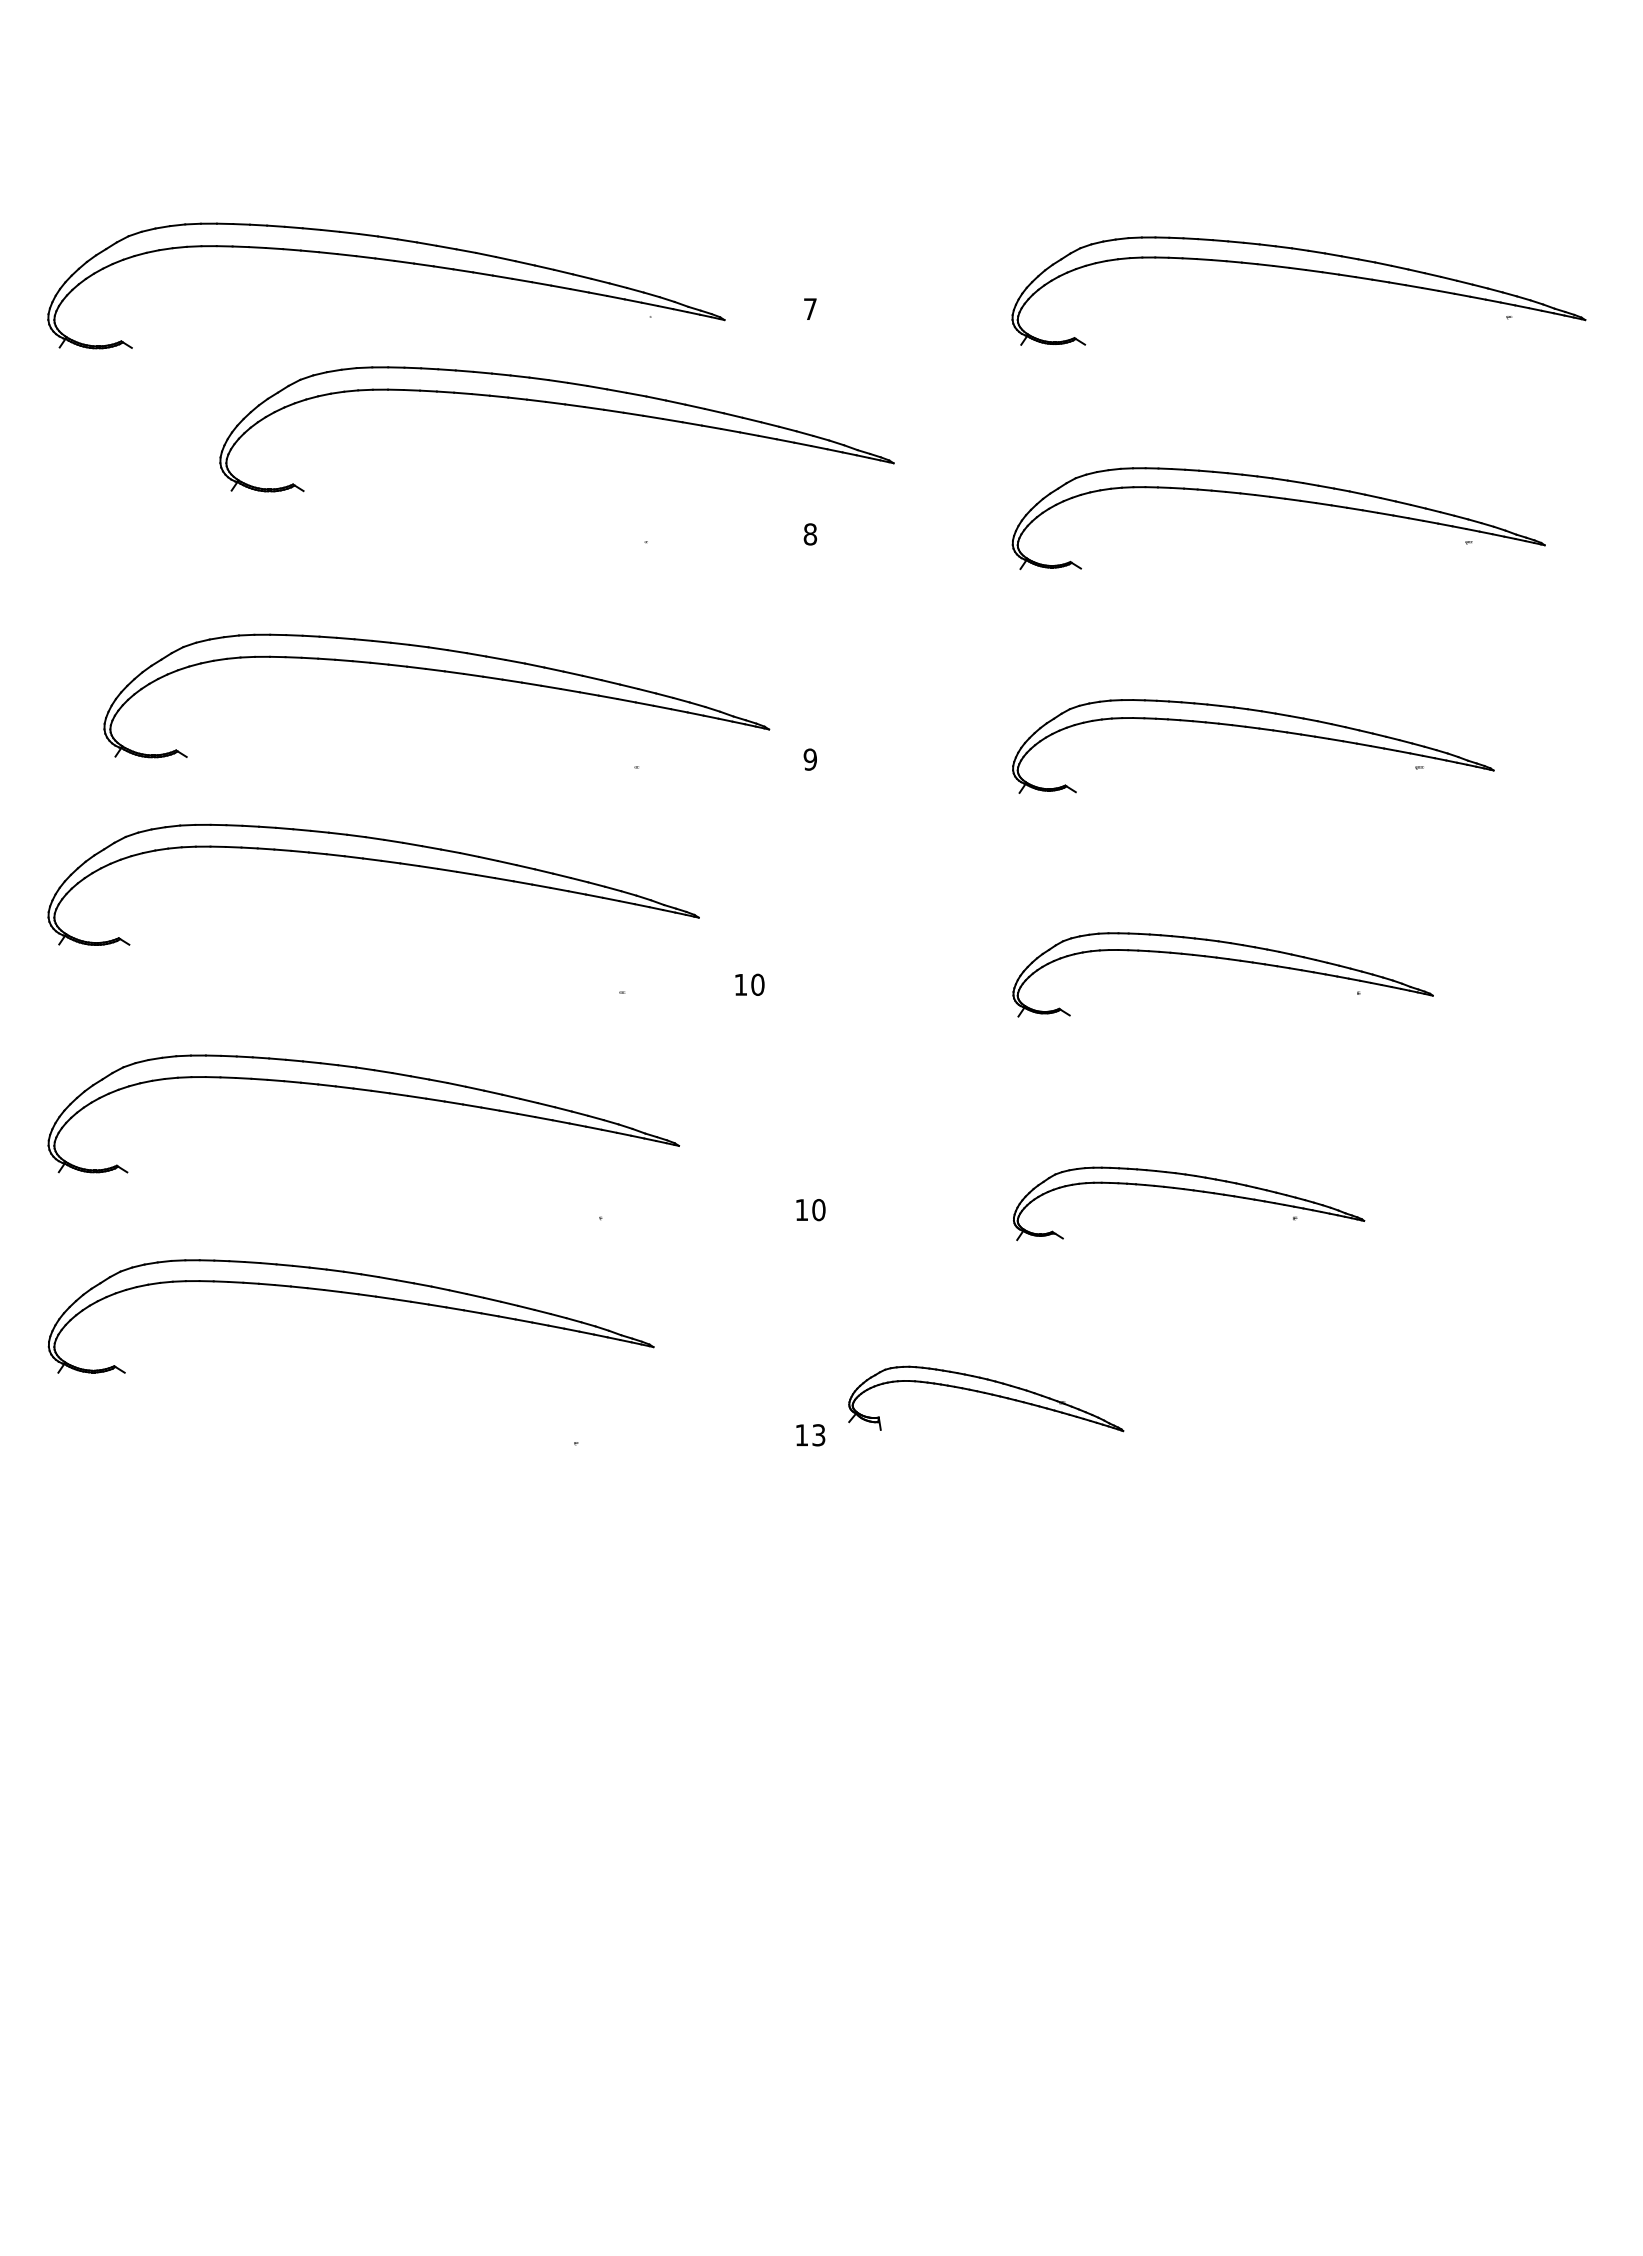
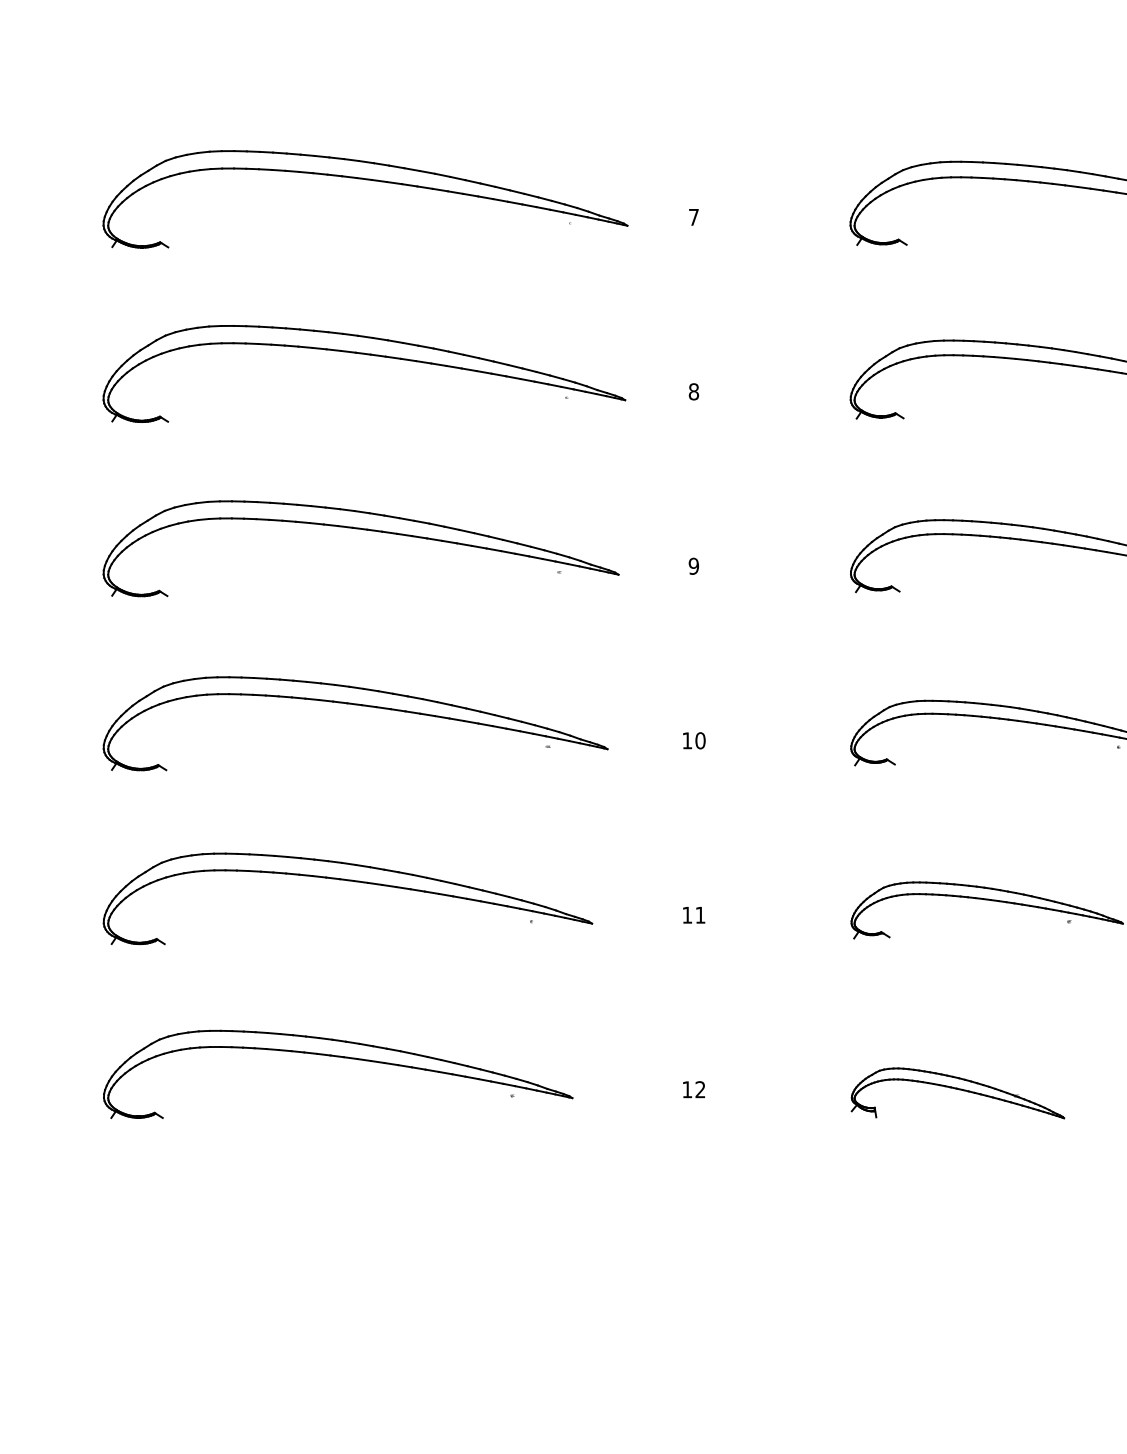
part: (556, 404) -> (363, 354), moved
part: (436, 671) -> (360, 529), moved
part: (376, 861) -> (357, 705), moved
text: (749, 984) -> (694, 740), moved
part: (366, 1091) -> (350, 881), moved
text: (818, 1210) -> (700, 915), 10 -> 11
part: (350, 1294) -> (337, 1057), moved
part: (986, 1398) -> (958, 1093), moved
text: (818, 1435) -> (700, 1089), 13 -> 12

